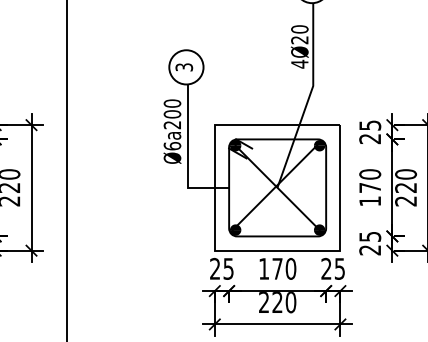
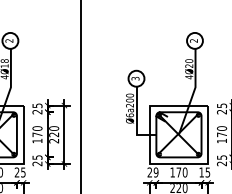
text: (227, 268) -> (155, 172), 25 -> 29
text: (326, 268) -> (201, 172), 25 -> 15

